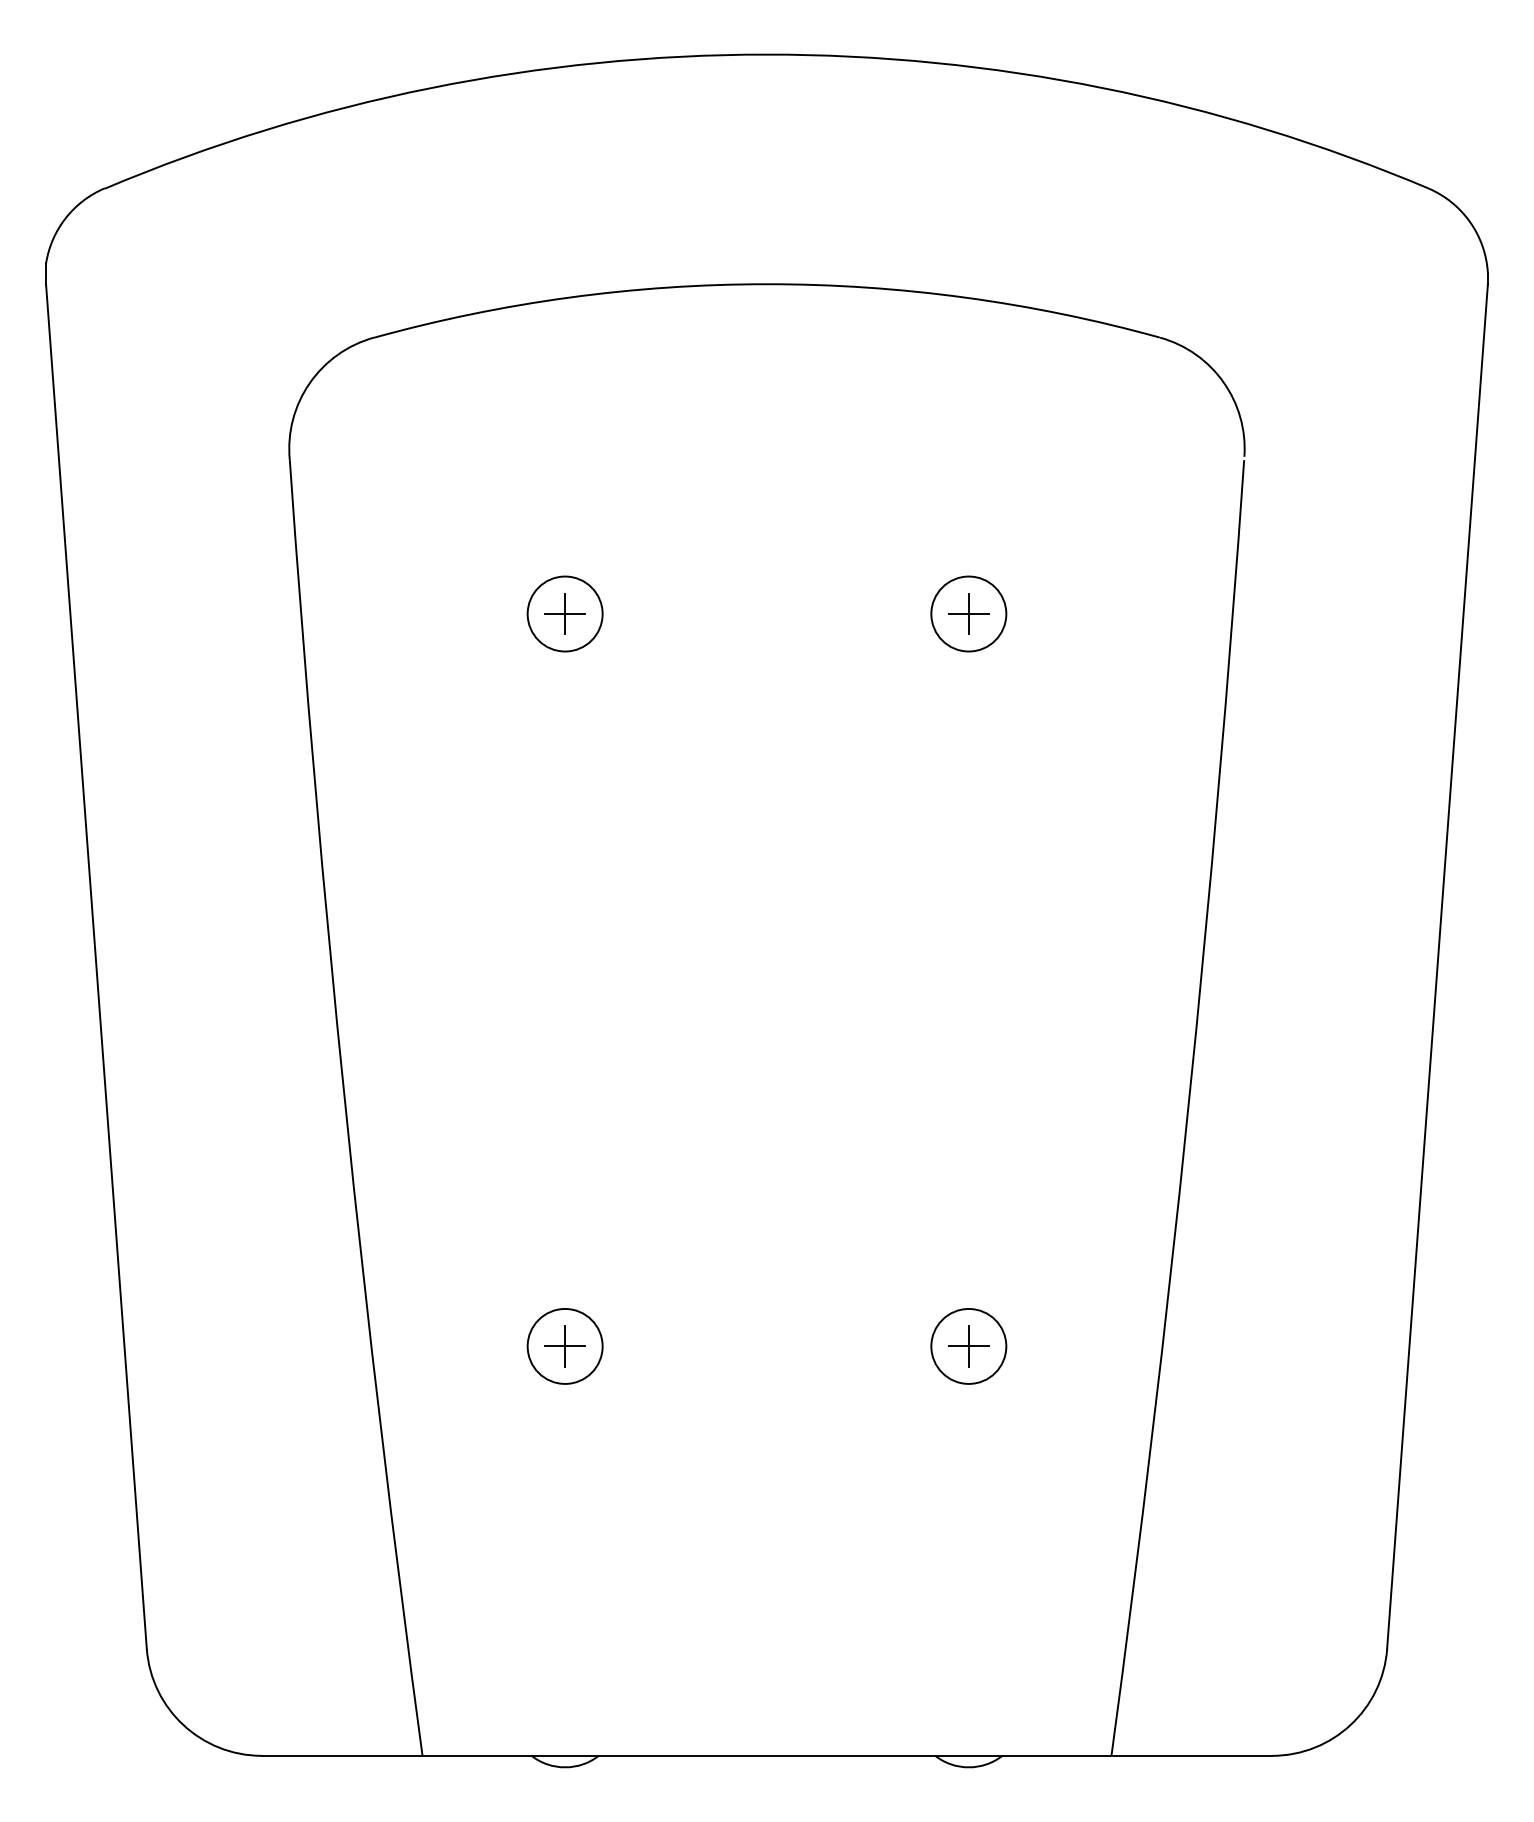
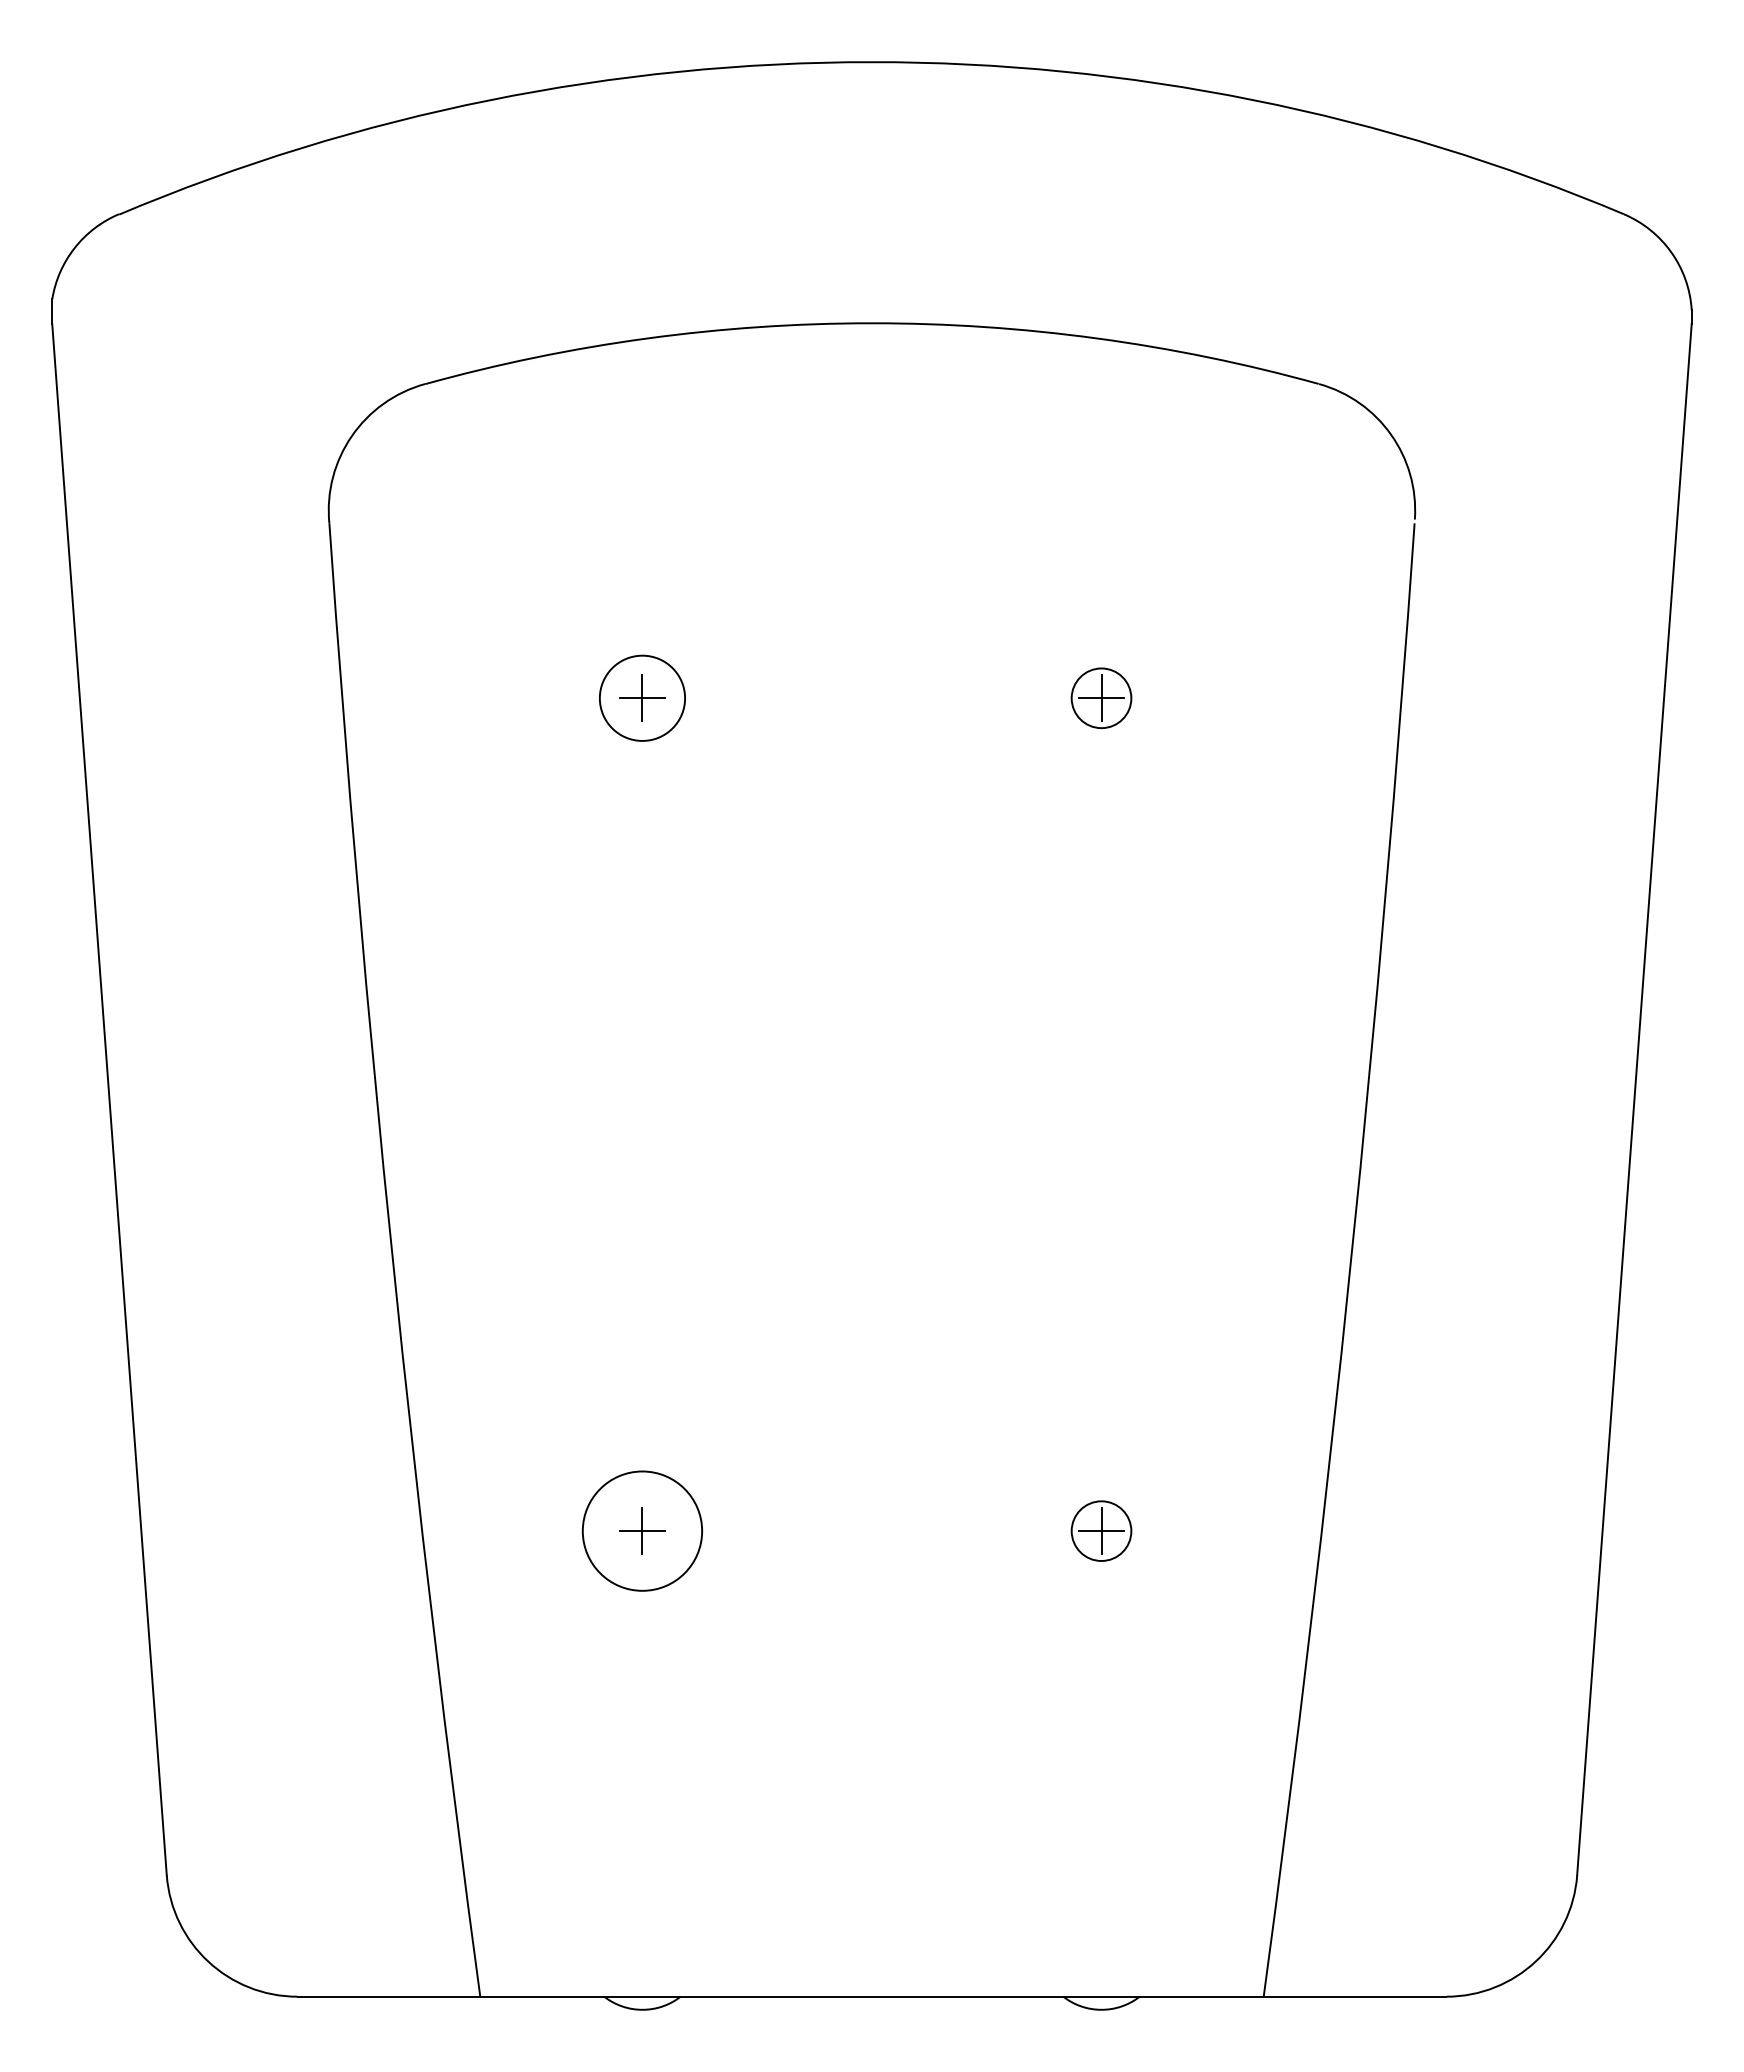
circle: (968, 613) -> (1101, 697), size x0.7
circle: (565, 1345) -> (642, 1530), size x1.4
circle: (968, 1345) -> (1101, 1530), size x0.7

